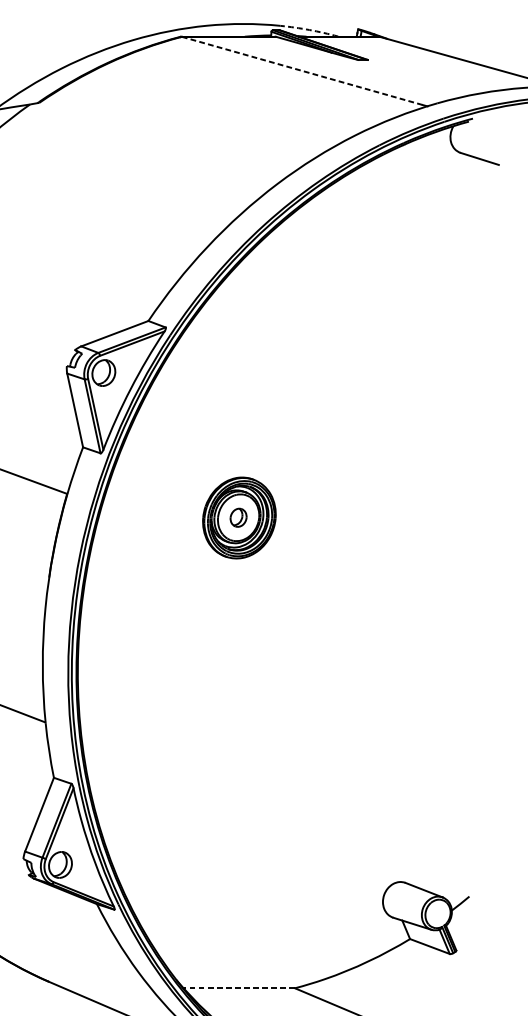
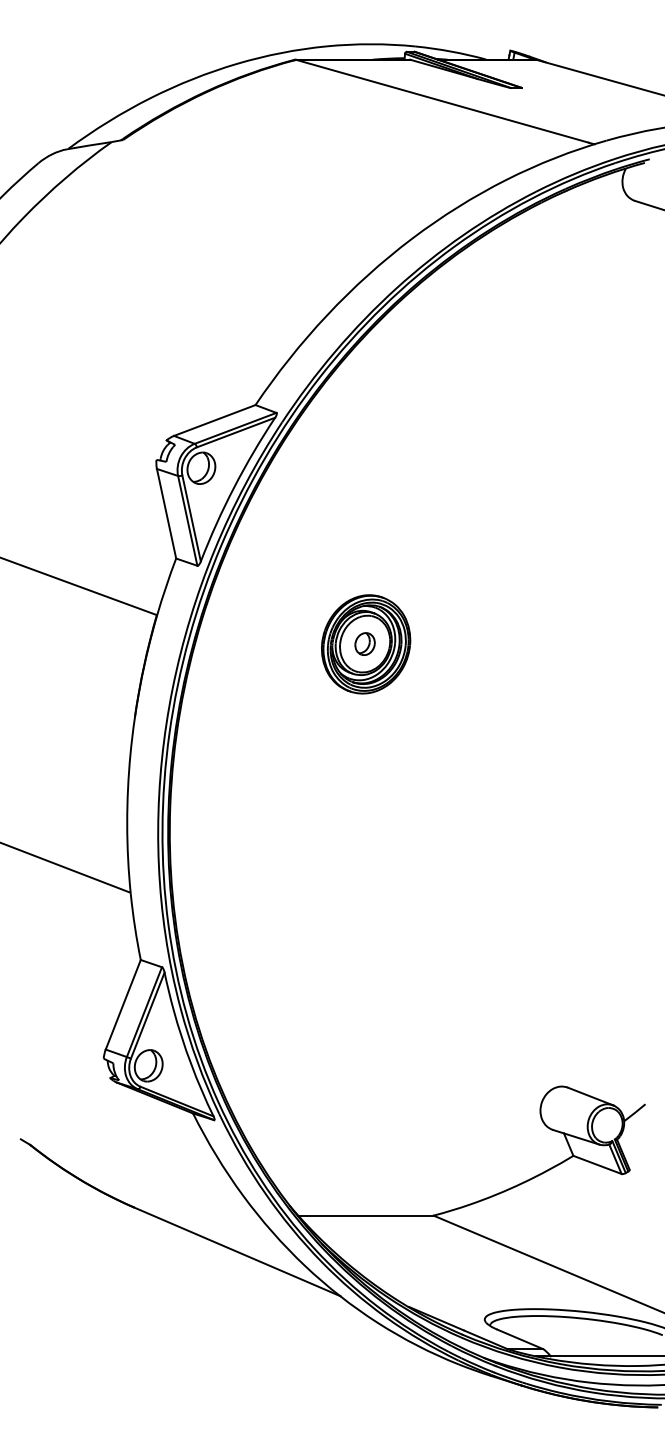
arc: (309, 29) -> (451, 51), dashed -> solid
line: (302, 71) -> (442, 101), dashed -> solid
line: (238, 988) -> (365, 1215), dashed -> solid

